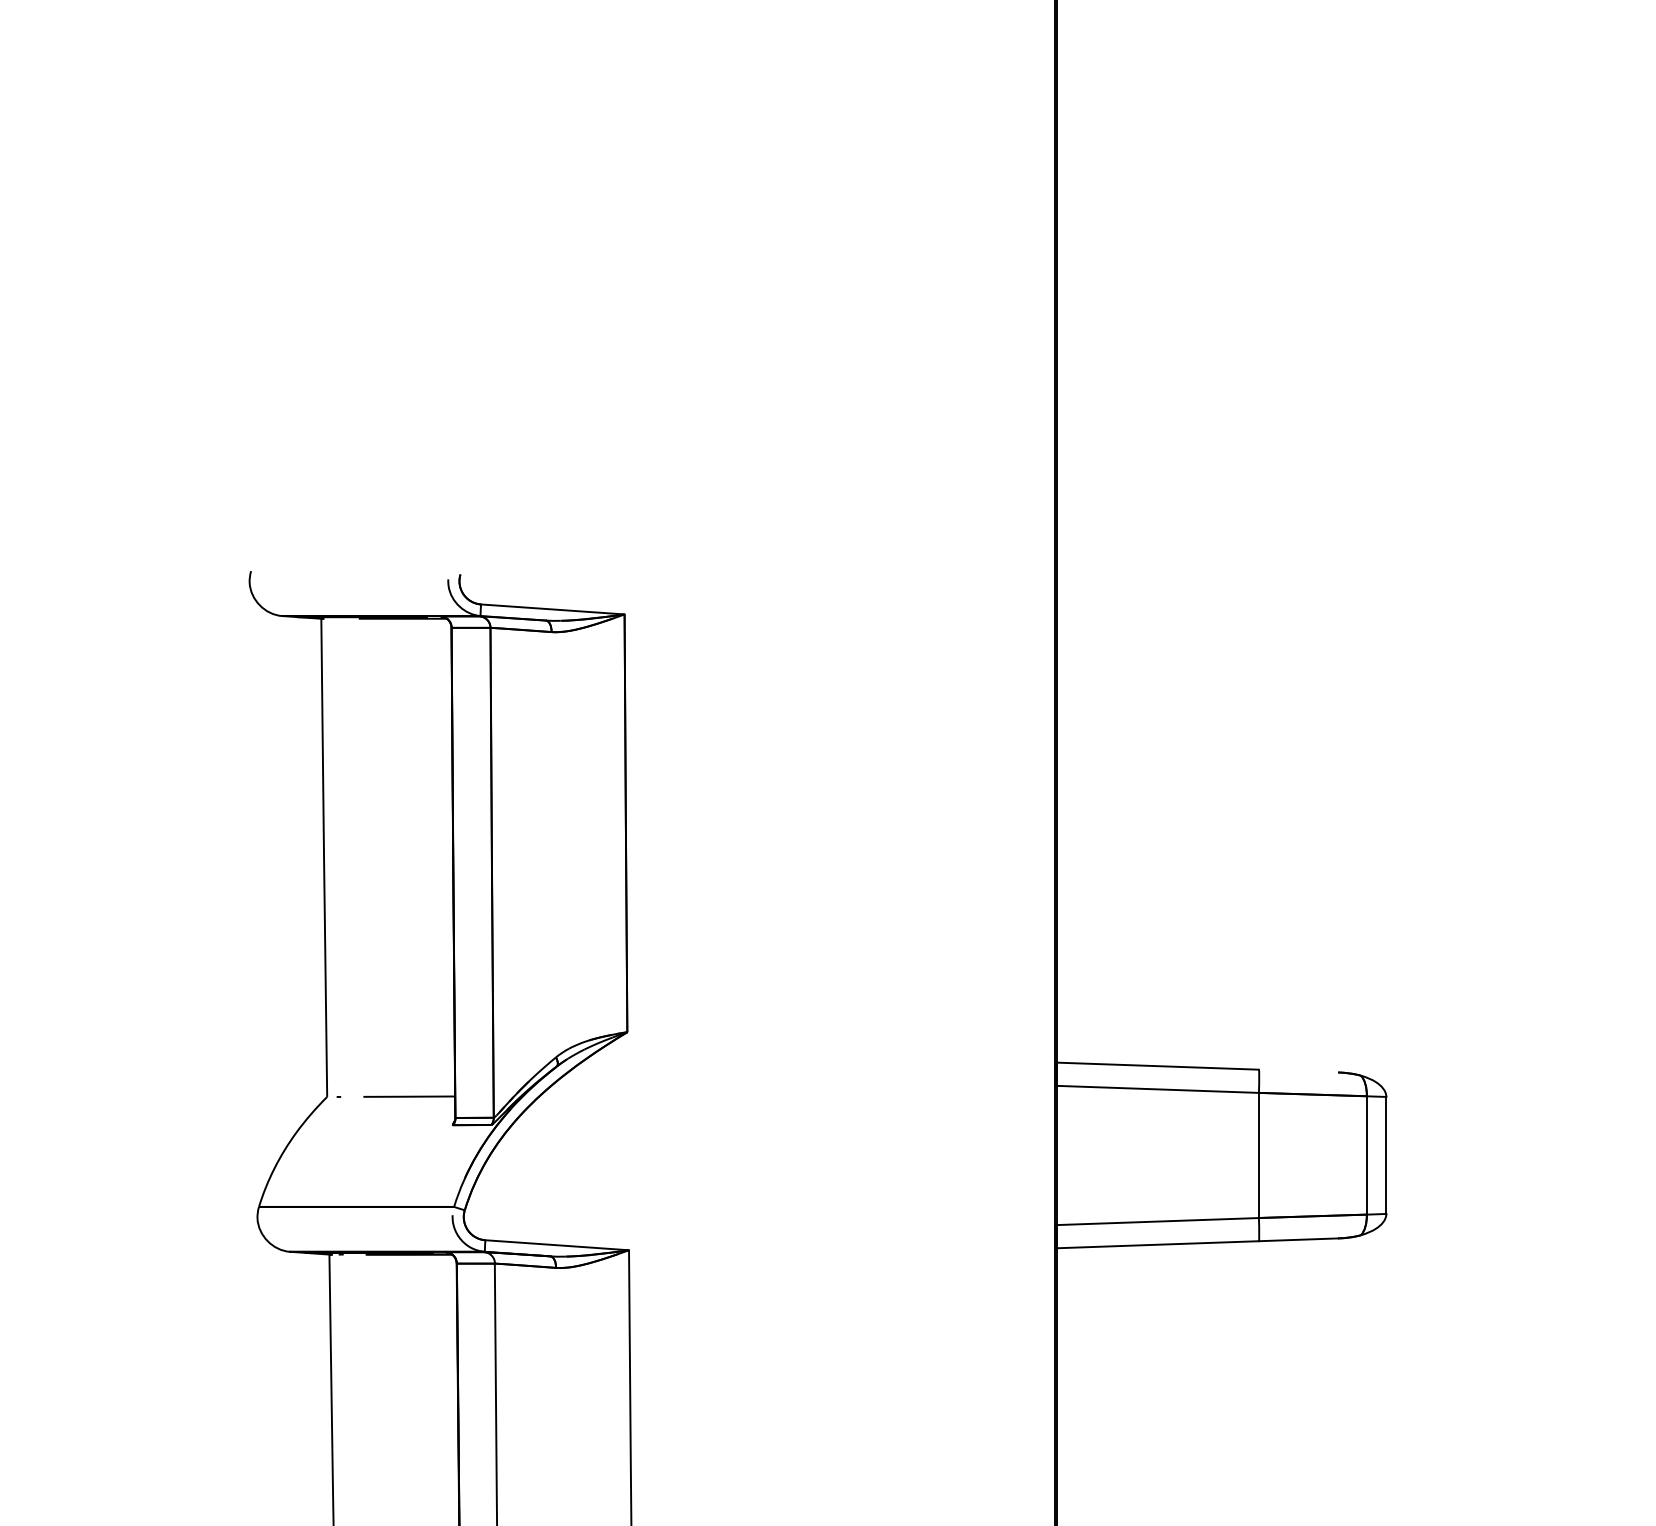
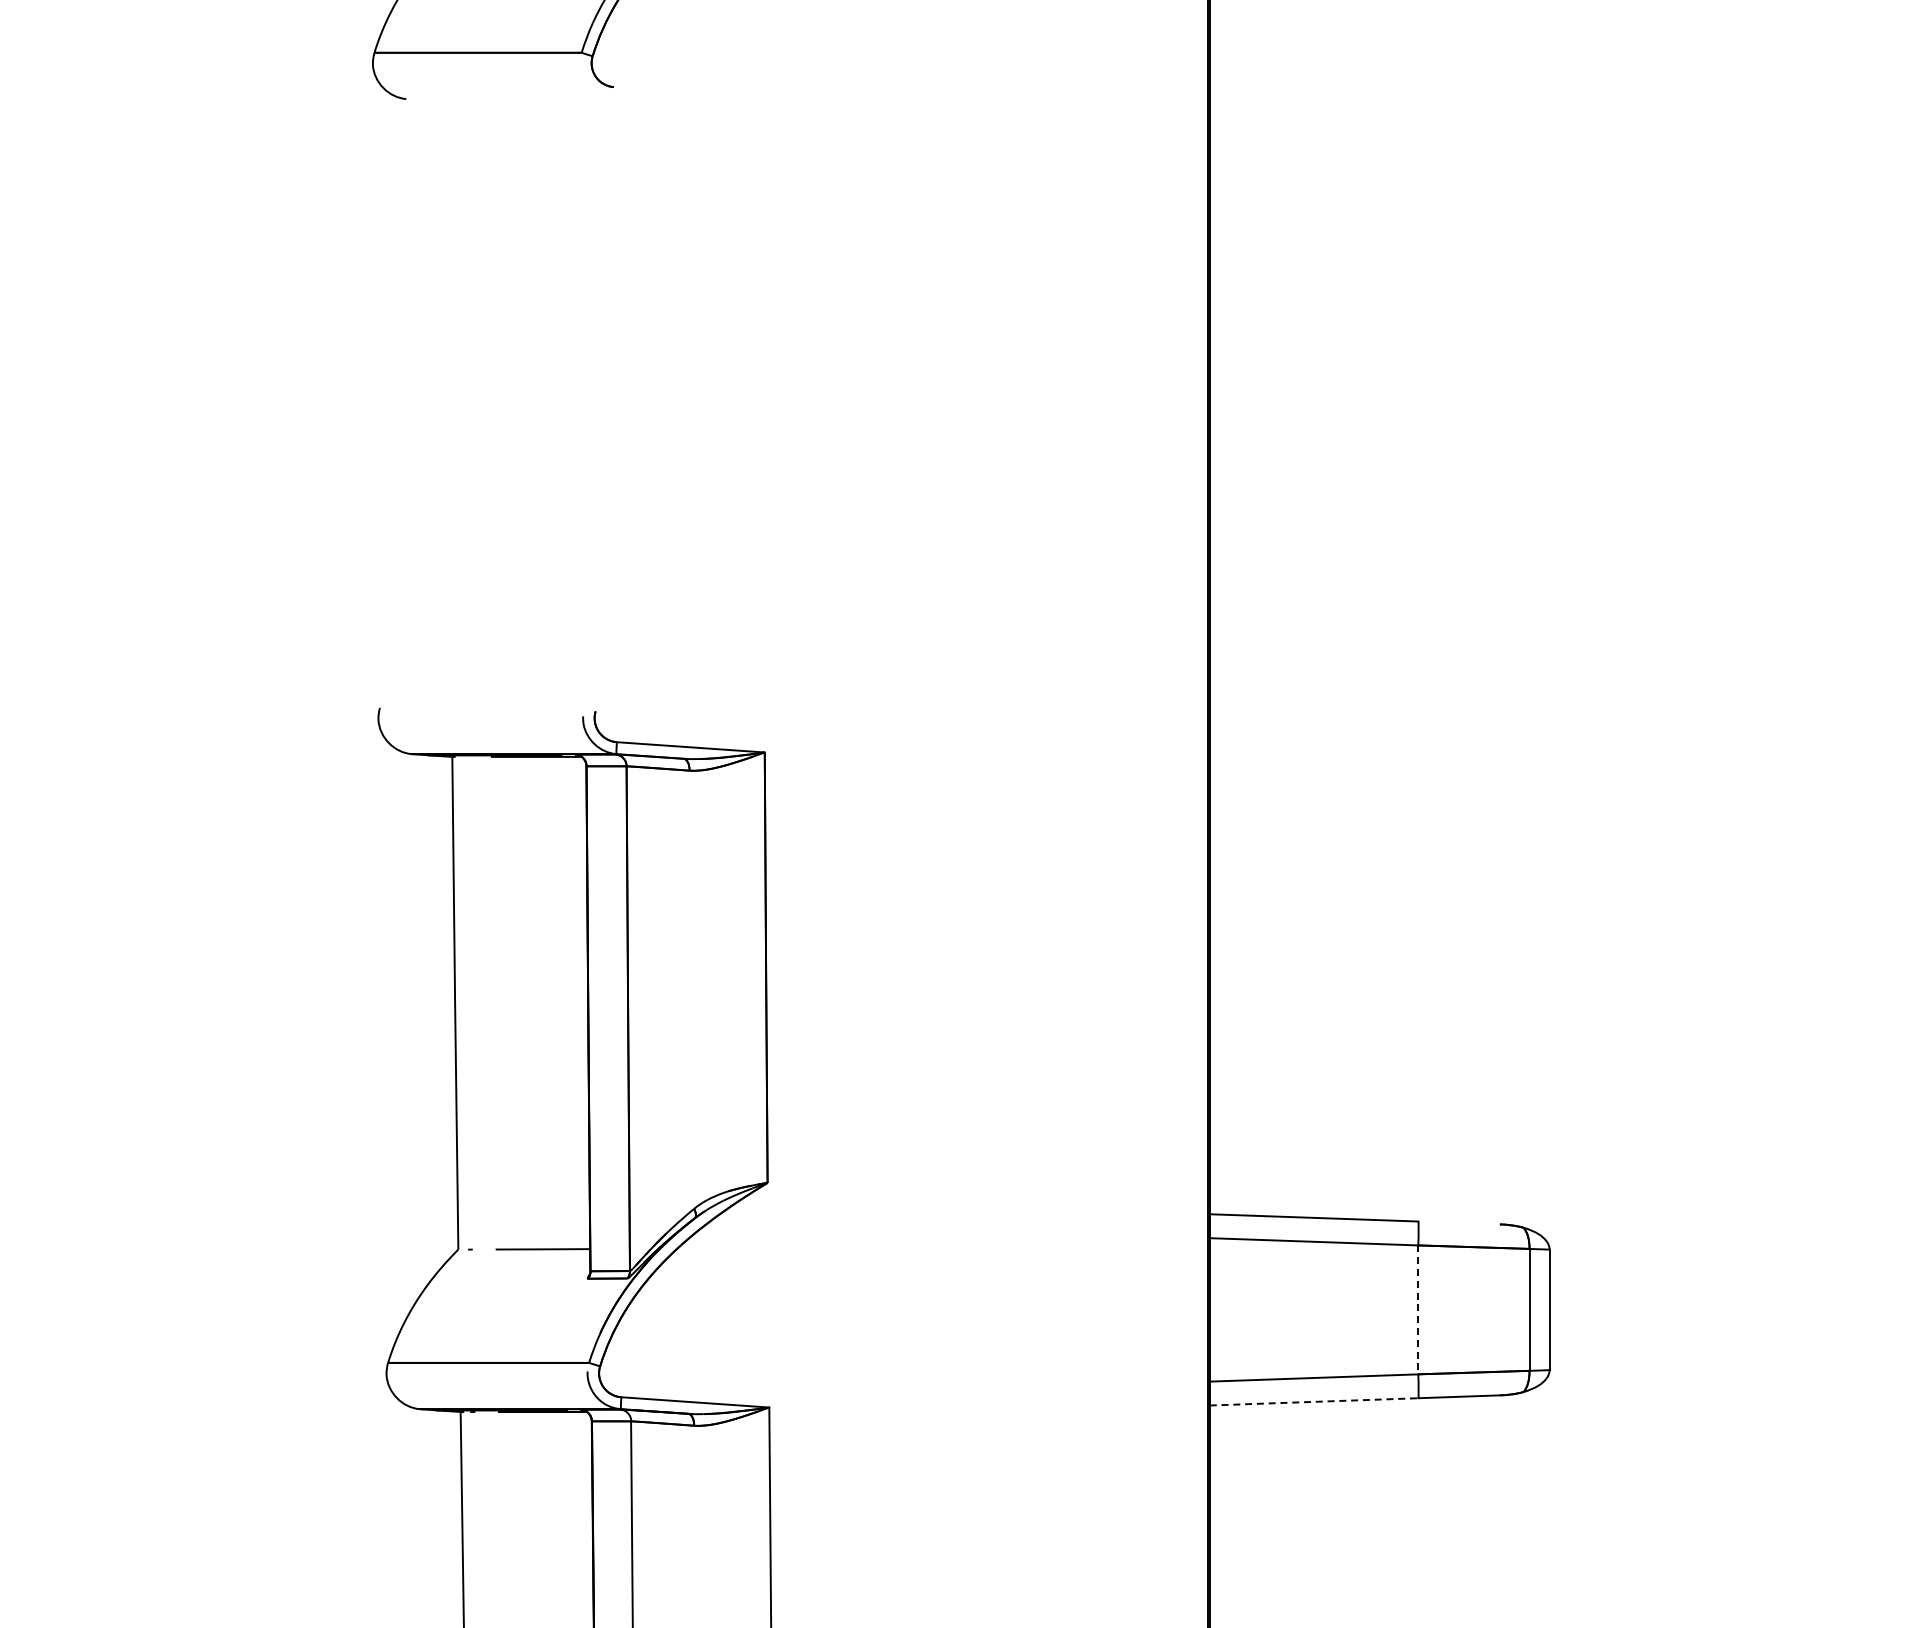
line: (1259, 1156) -> (1418, 1310), solid -> dashed
line: (1158, 1244) -> (1314, 1401), solid -> dashed

